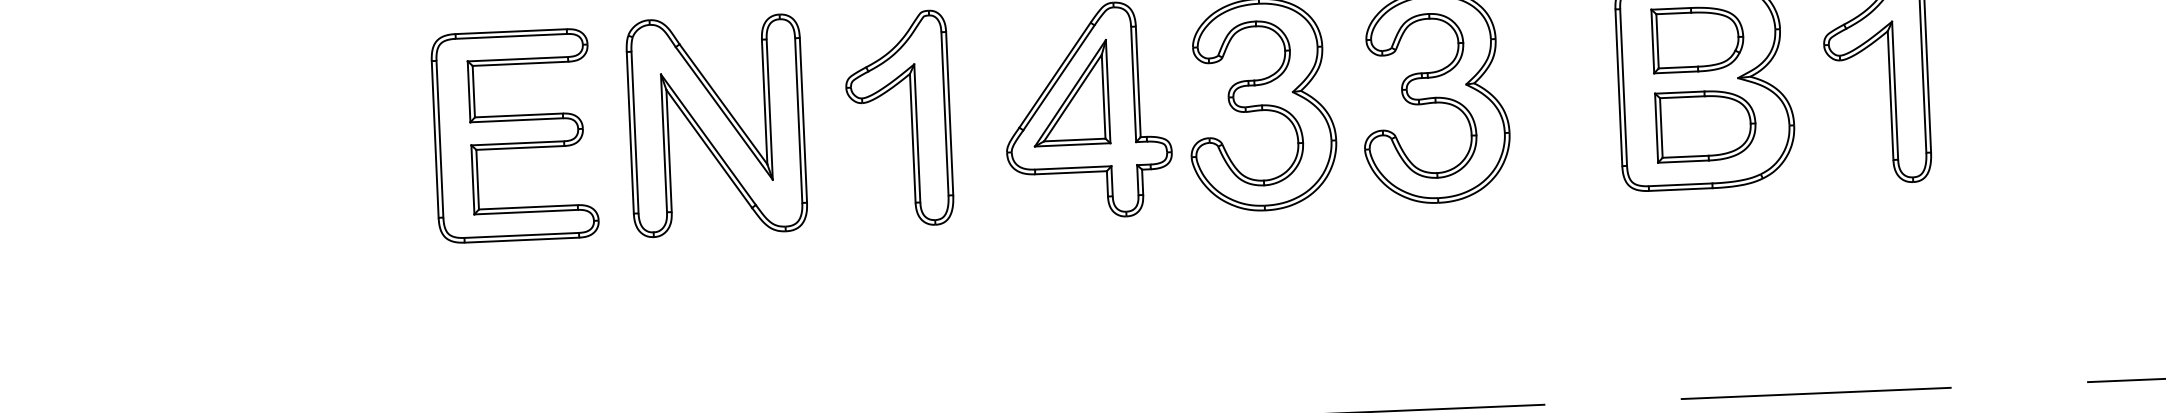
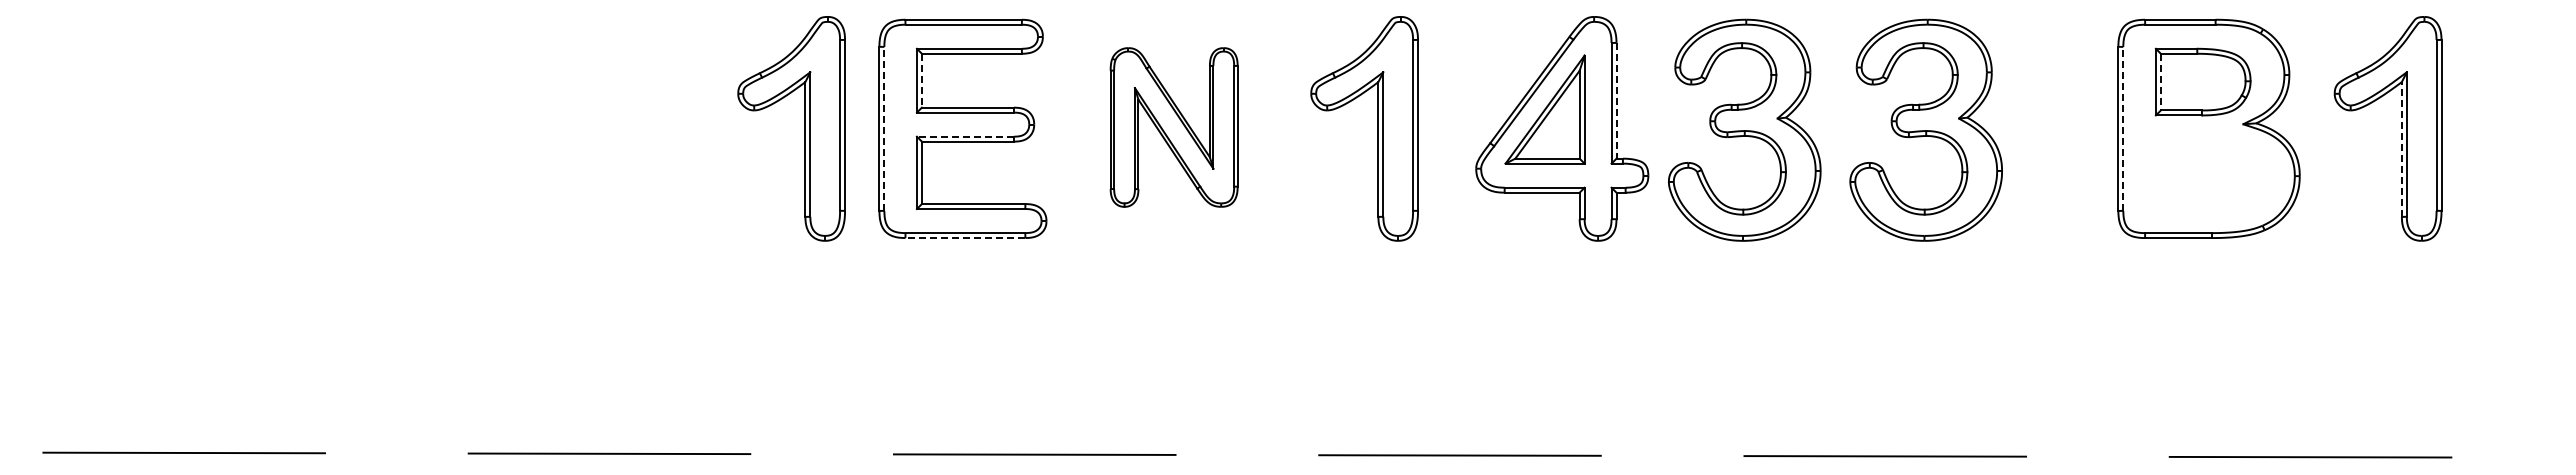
line: (1657, 41) -> (2160, 82), solid -> dashed
line: (1138, 81) -> (1616, 100), solid -> dashed
line: (1623, 87) -> (2123, 128), solid -> dashed
line: (473, 91) -> (921, 80), solid -> dashed
line: (1890, 95) -> (2401, 149), solid -> dashed
part: (716, 125) -> (1173, 127), size x0.7
part: (1705, 125) -> (2207, 172), removed
line: (440, 138) -> (884, 128), solid -> dashed
part: (363, 142) -> (804, 128), added
line: (516, 143) -> (964, 136), solid -> dashed
line: (522, 240) -> (965, 238), solid -> dashed

